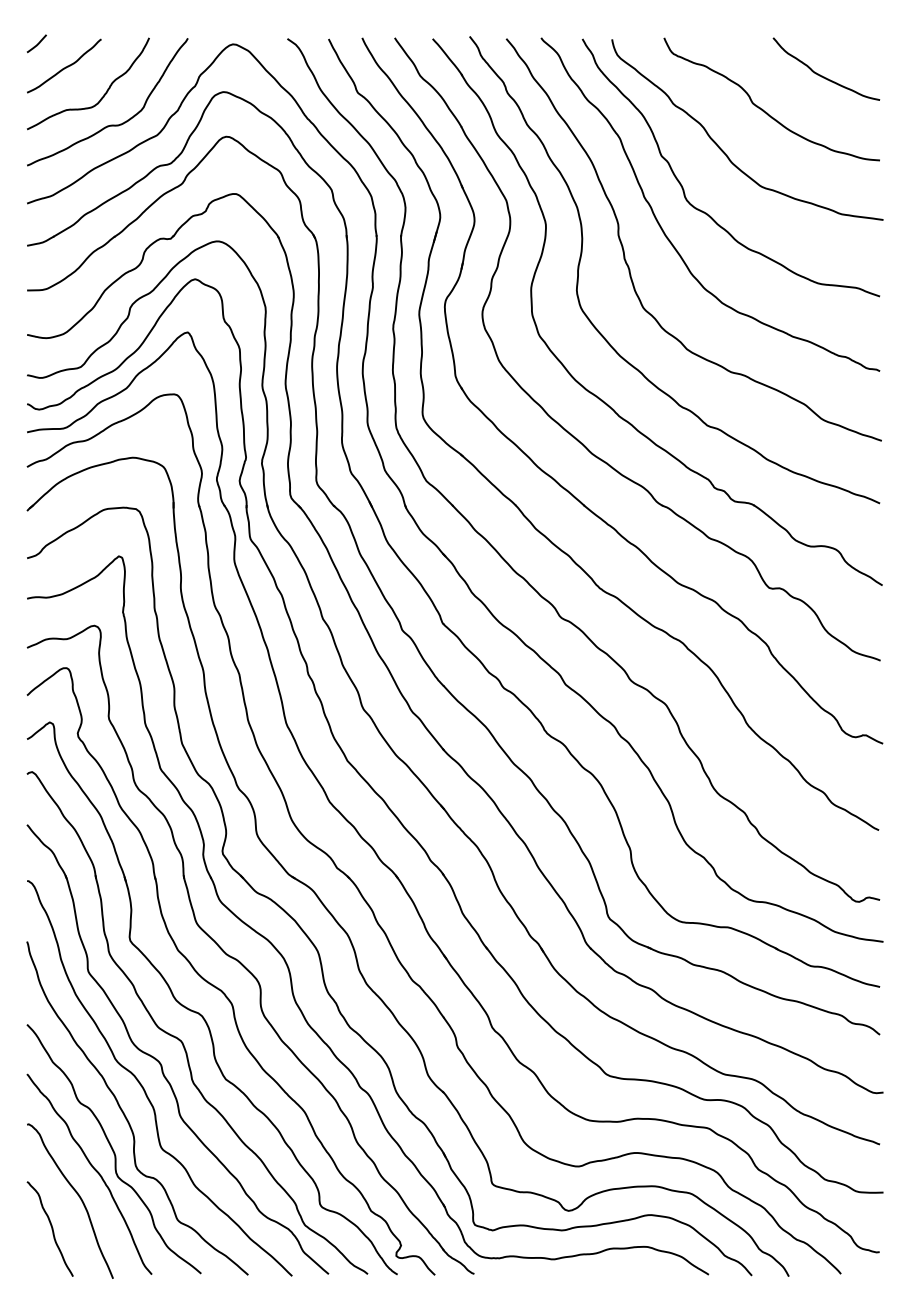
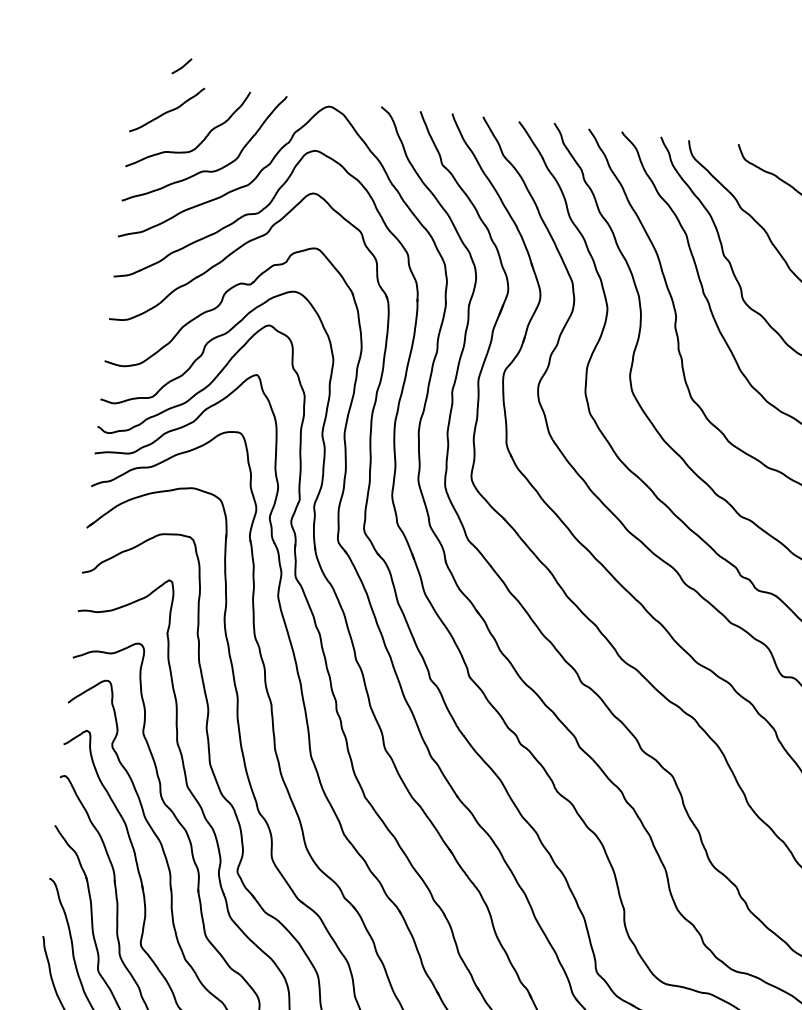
curve: (37, 43) -> (182, 66), moved

